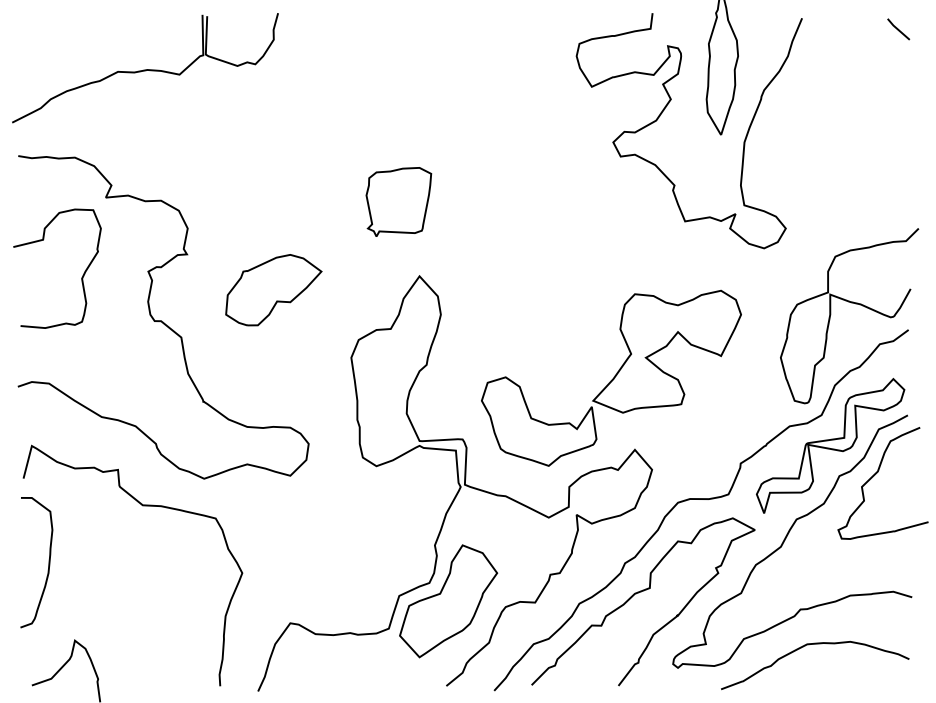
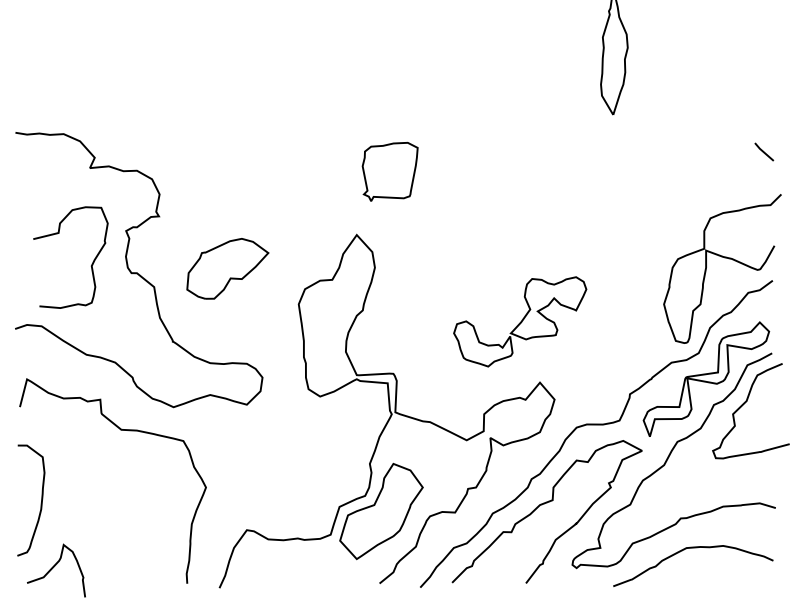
line: (898, 28) -> (764, 151), moved
part: (145, 67) -> (123, 57), removed
curve: (663, 112) -> (564, 95), removed
part: (398, 201) -> (389, 171), moved
curve: (80, 279) -> (90, 266), moved
part: (273, 289) -> (227, 268), moved
part: (612, 377) -> (520, 321), size x0.6
curve: (47, 566) -> (40, 503), moved

